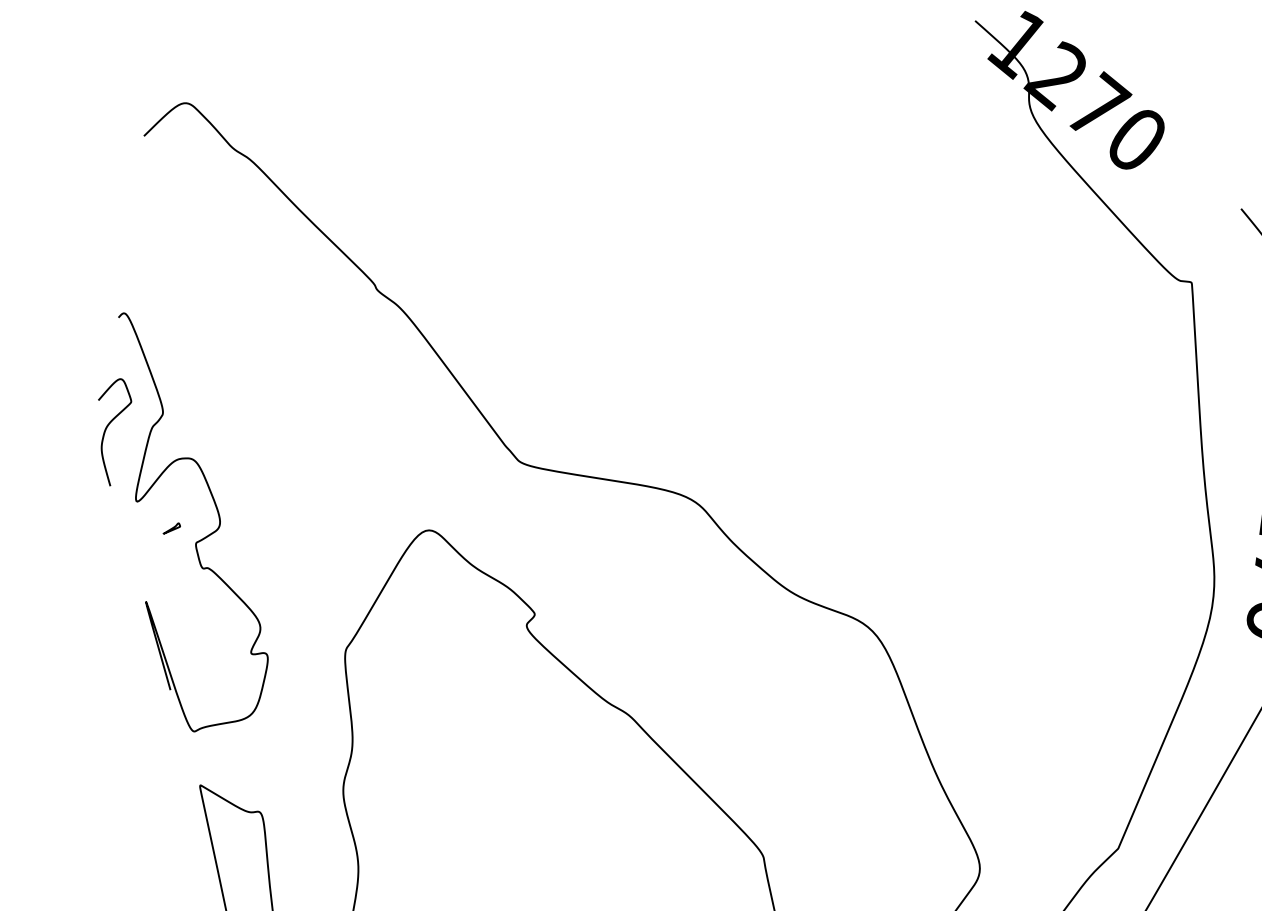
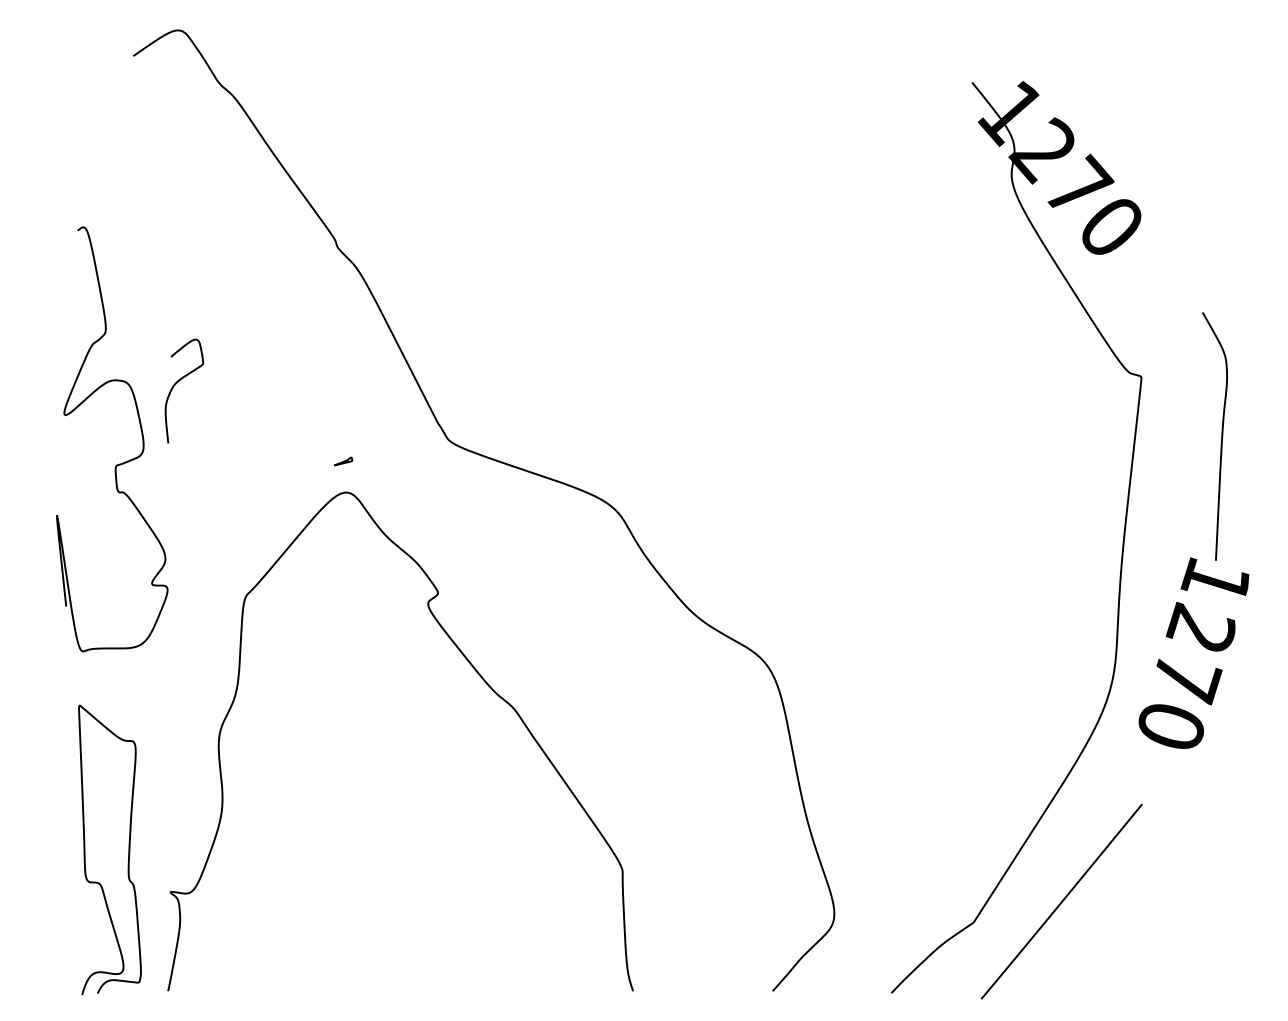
curve: (109, 425) -> (177, 383), moved
part: (171, 528) -> (343, 461), moved

